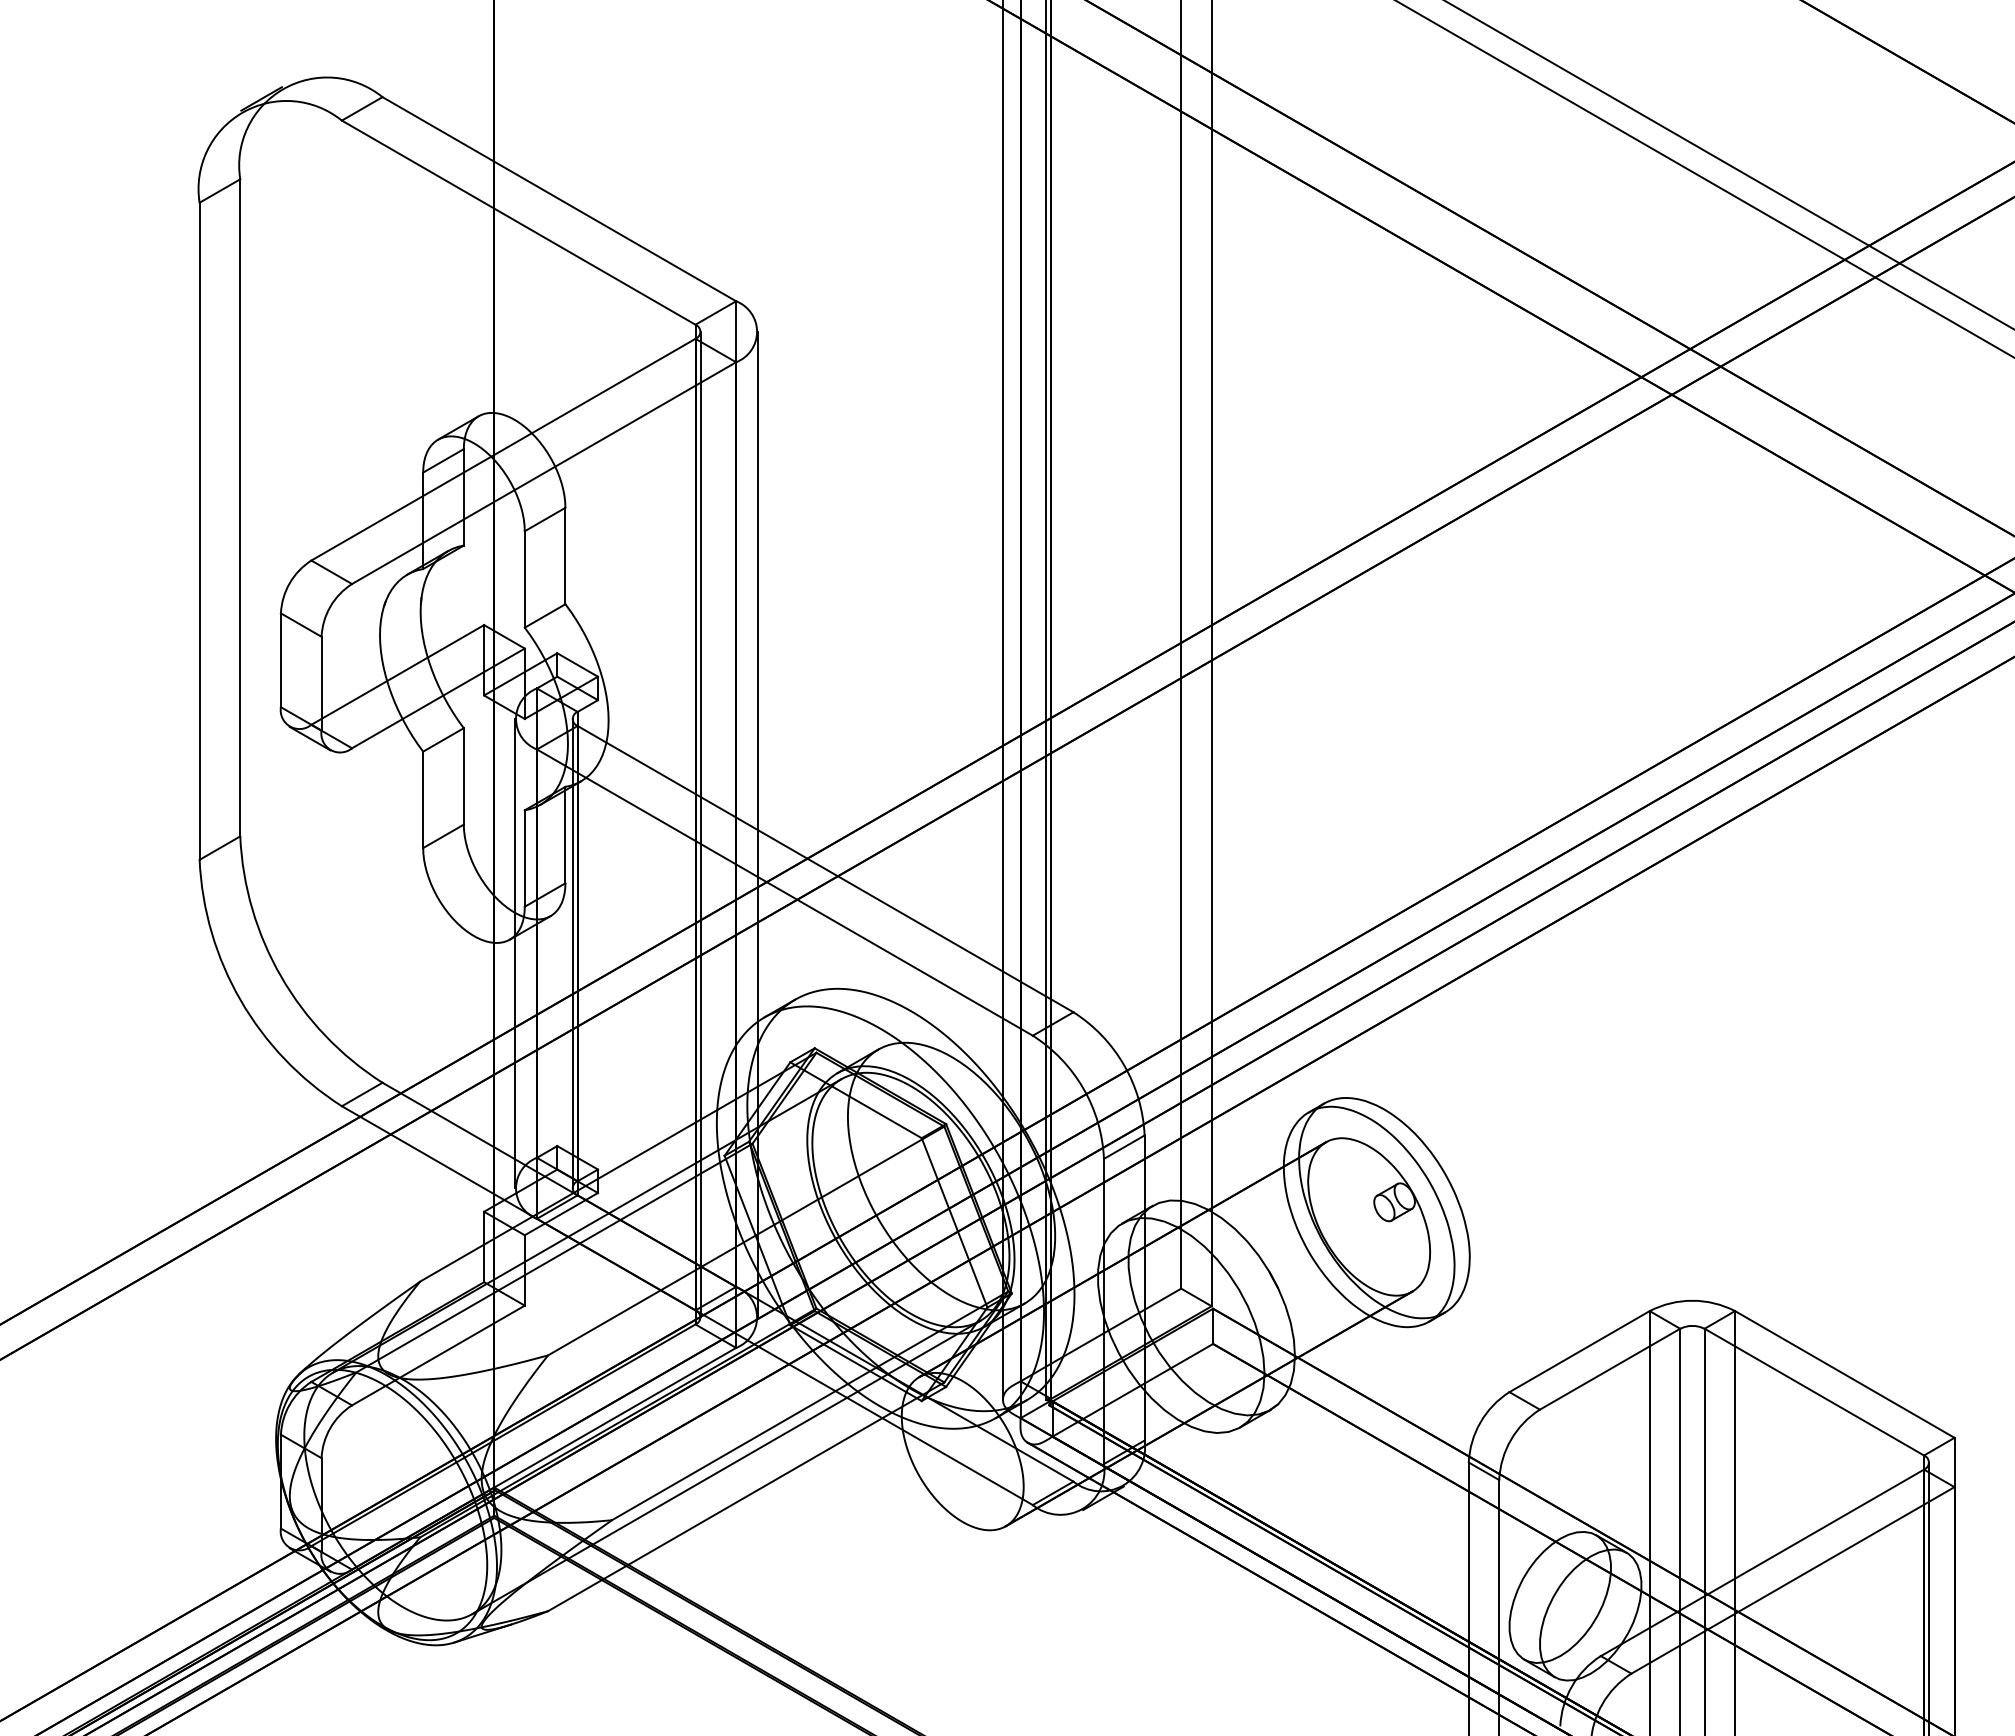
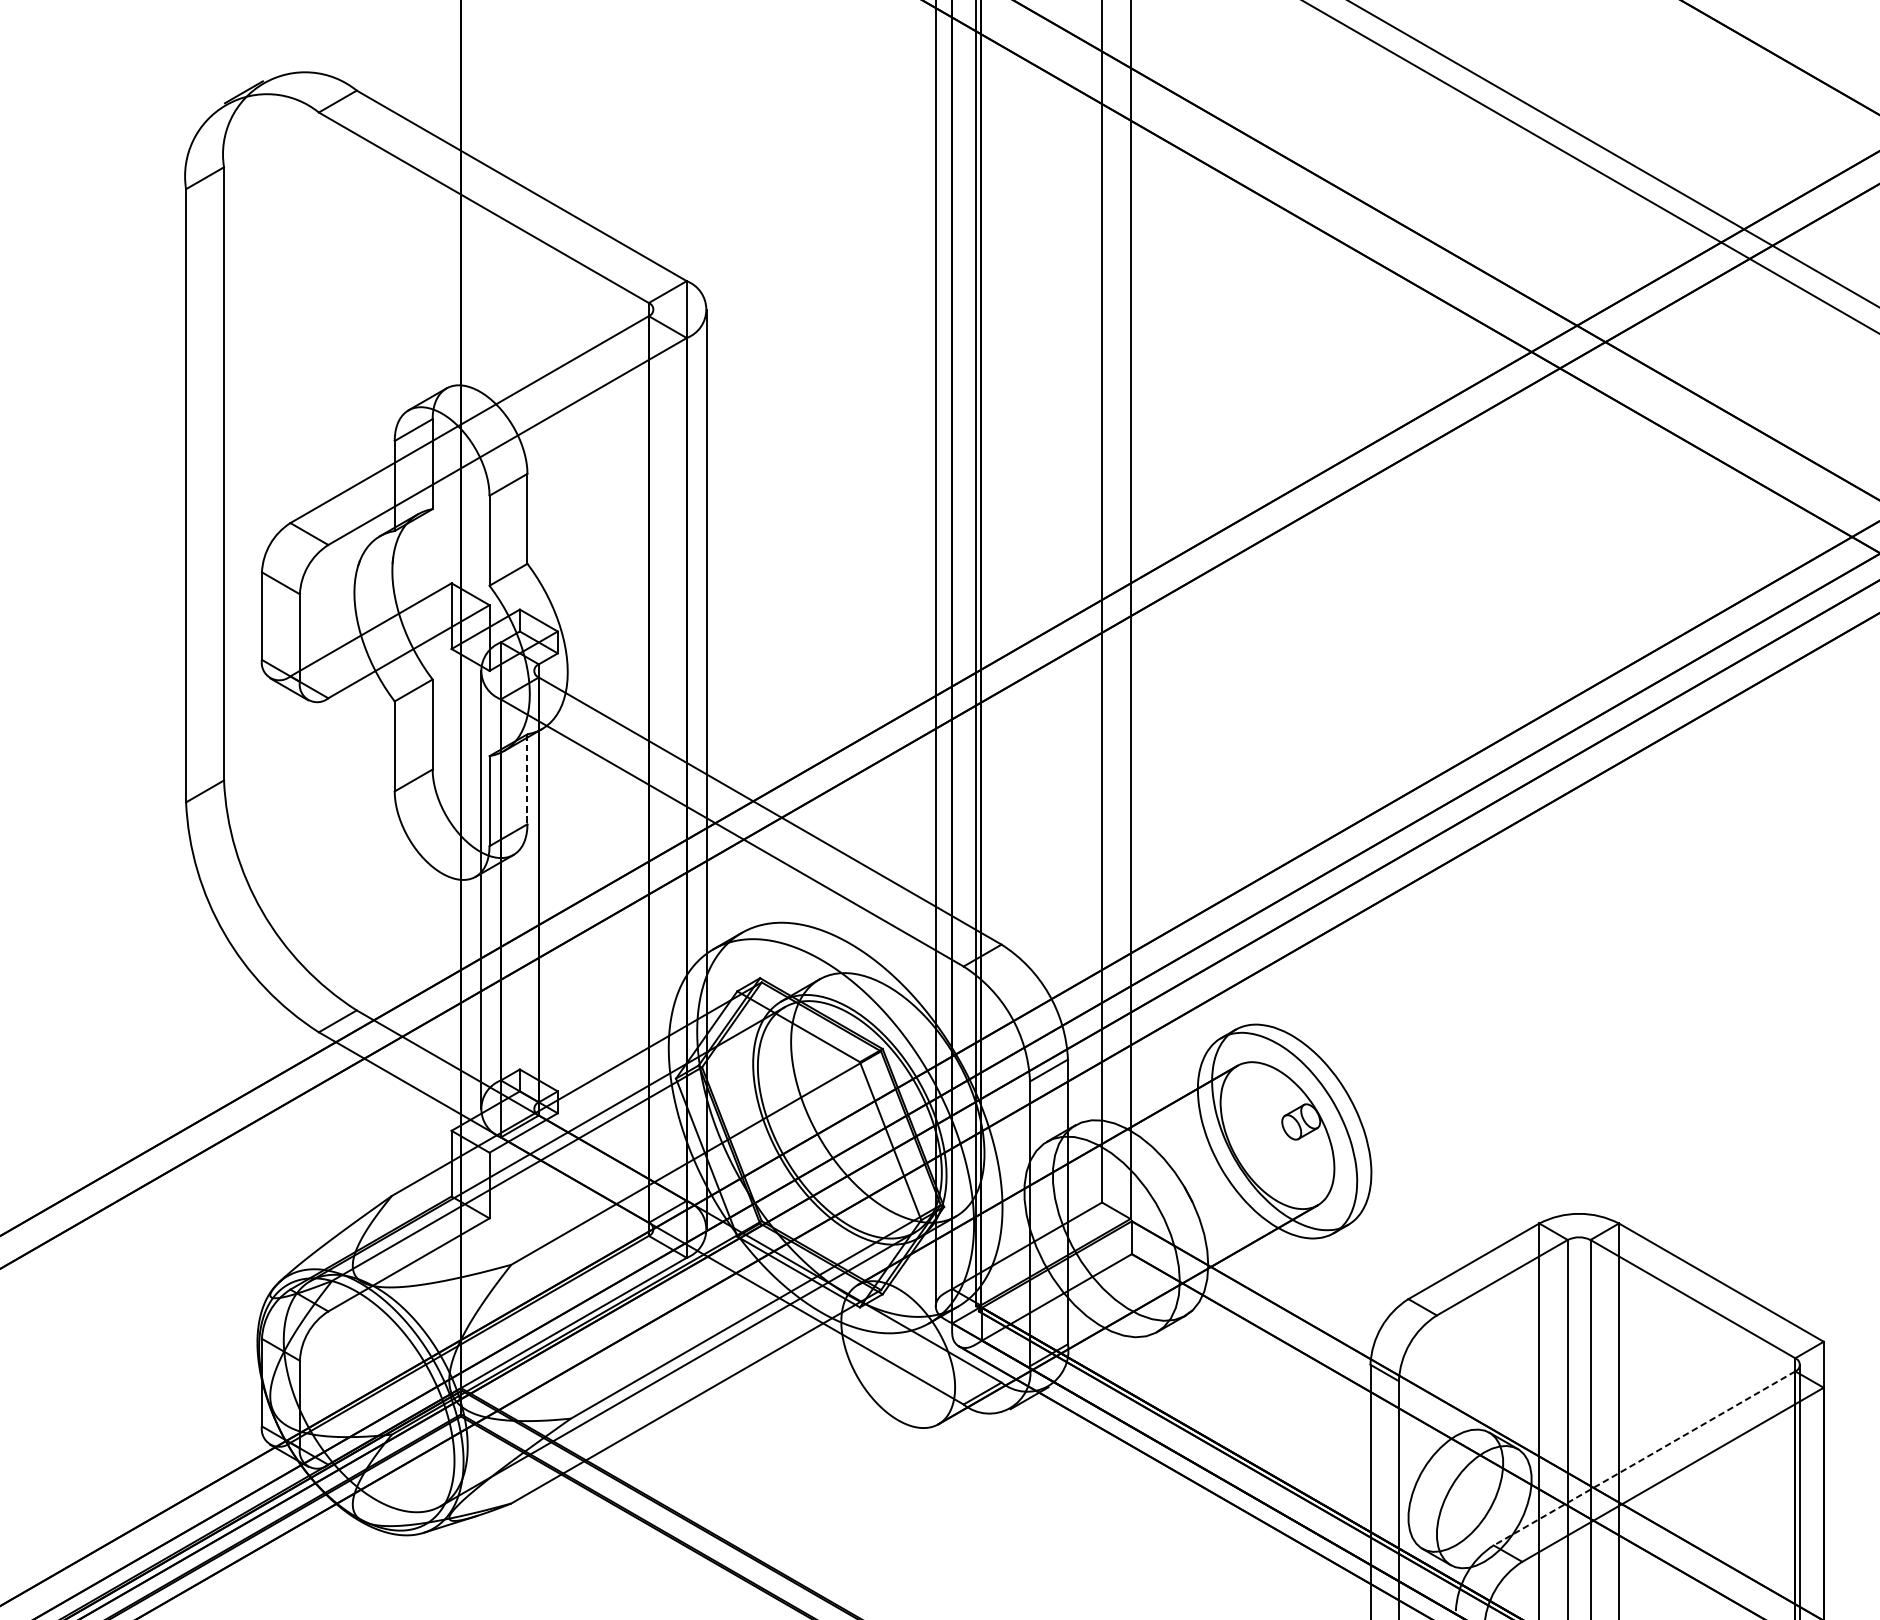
line: (700, 824) -> (653, 769), removed
line: (565, 835) -> (527, 779), solid -> dashed
line: (572, 953) -> (534, 889), removed
line: (1762, 1562) -> (1644, 1458), solid -> dashed

